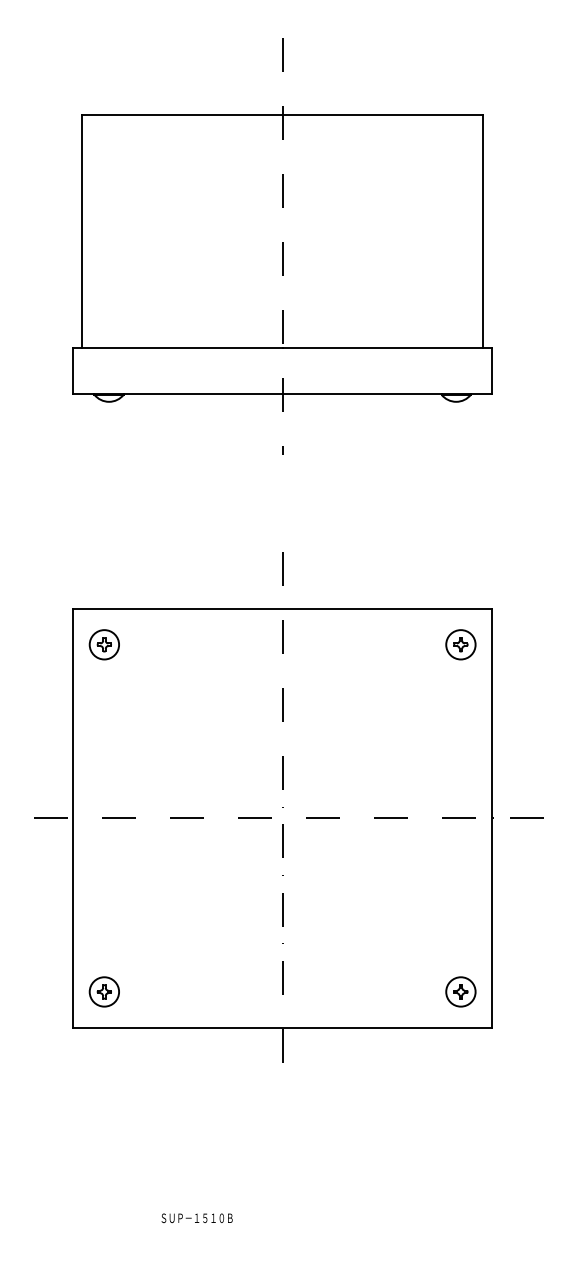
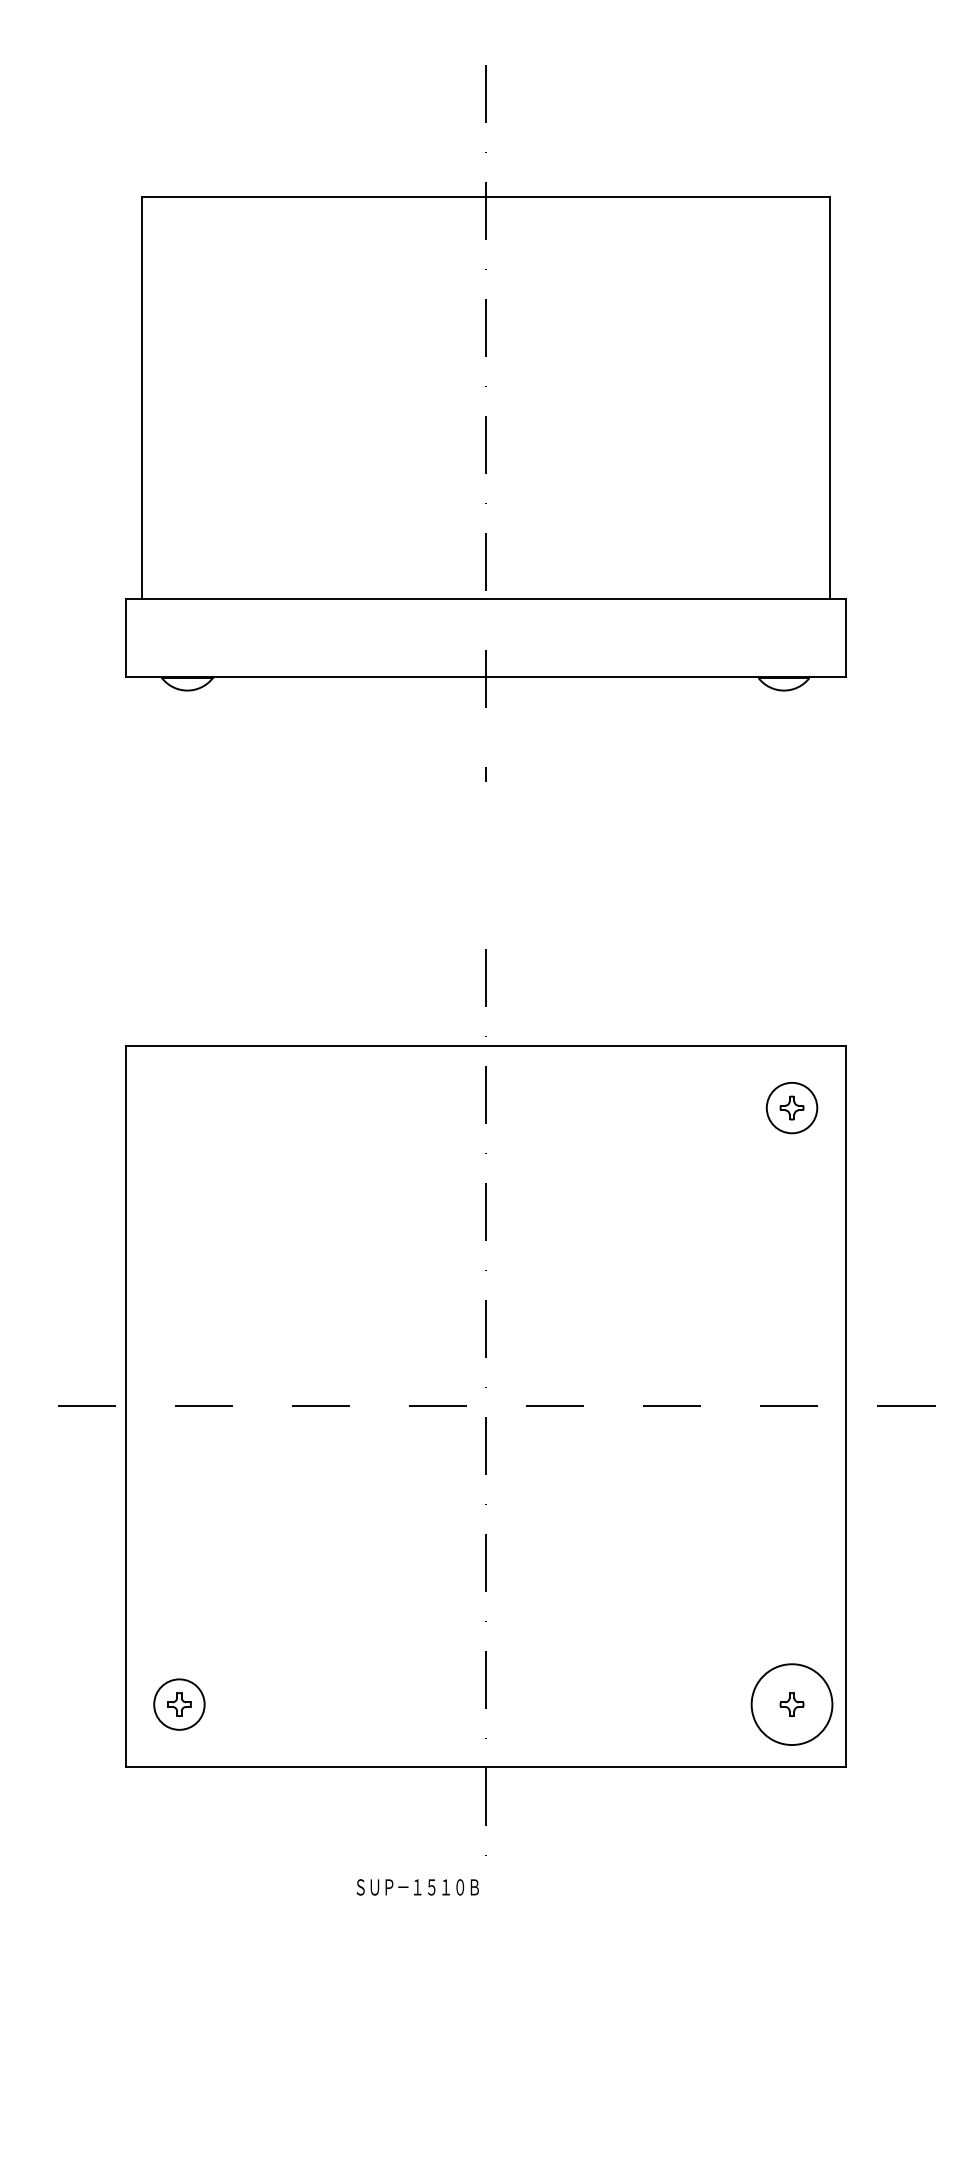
part: (103, 644) -> (177, 1107), removed
circle: (460, 991) -> (791, 1703), size x1.6
text: (196, 1218) -> (416, 1887), moved

